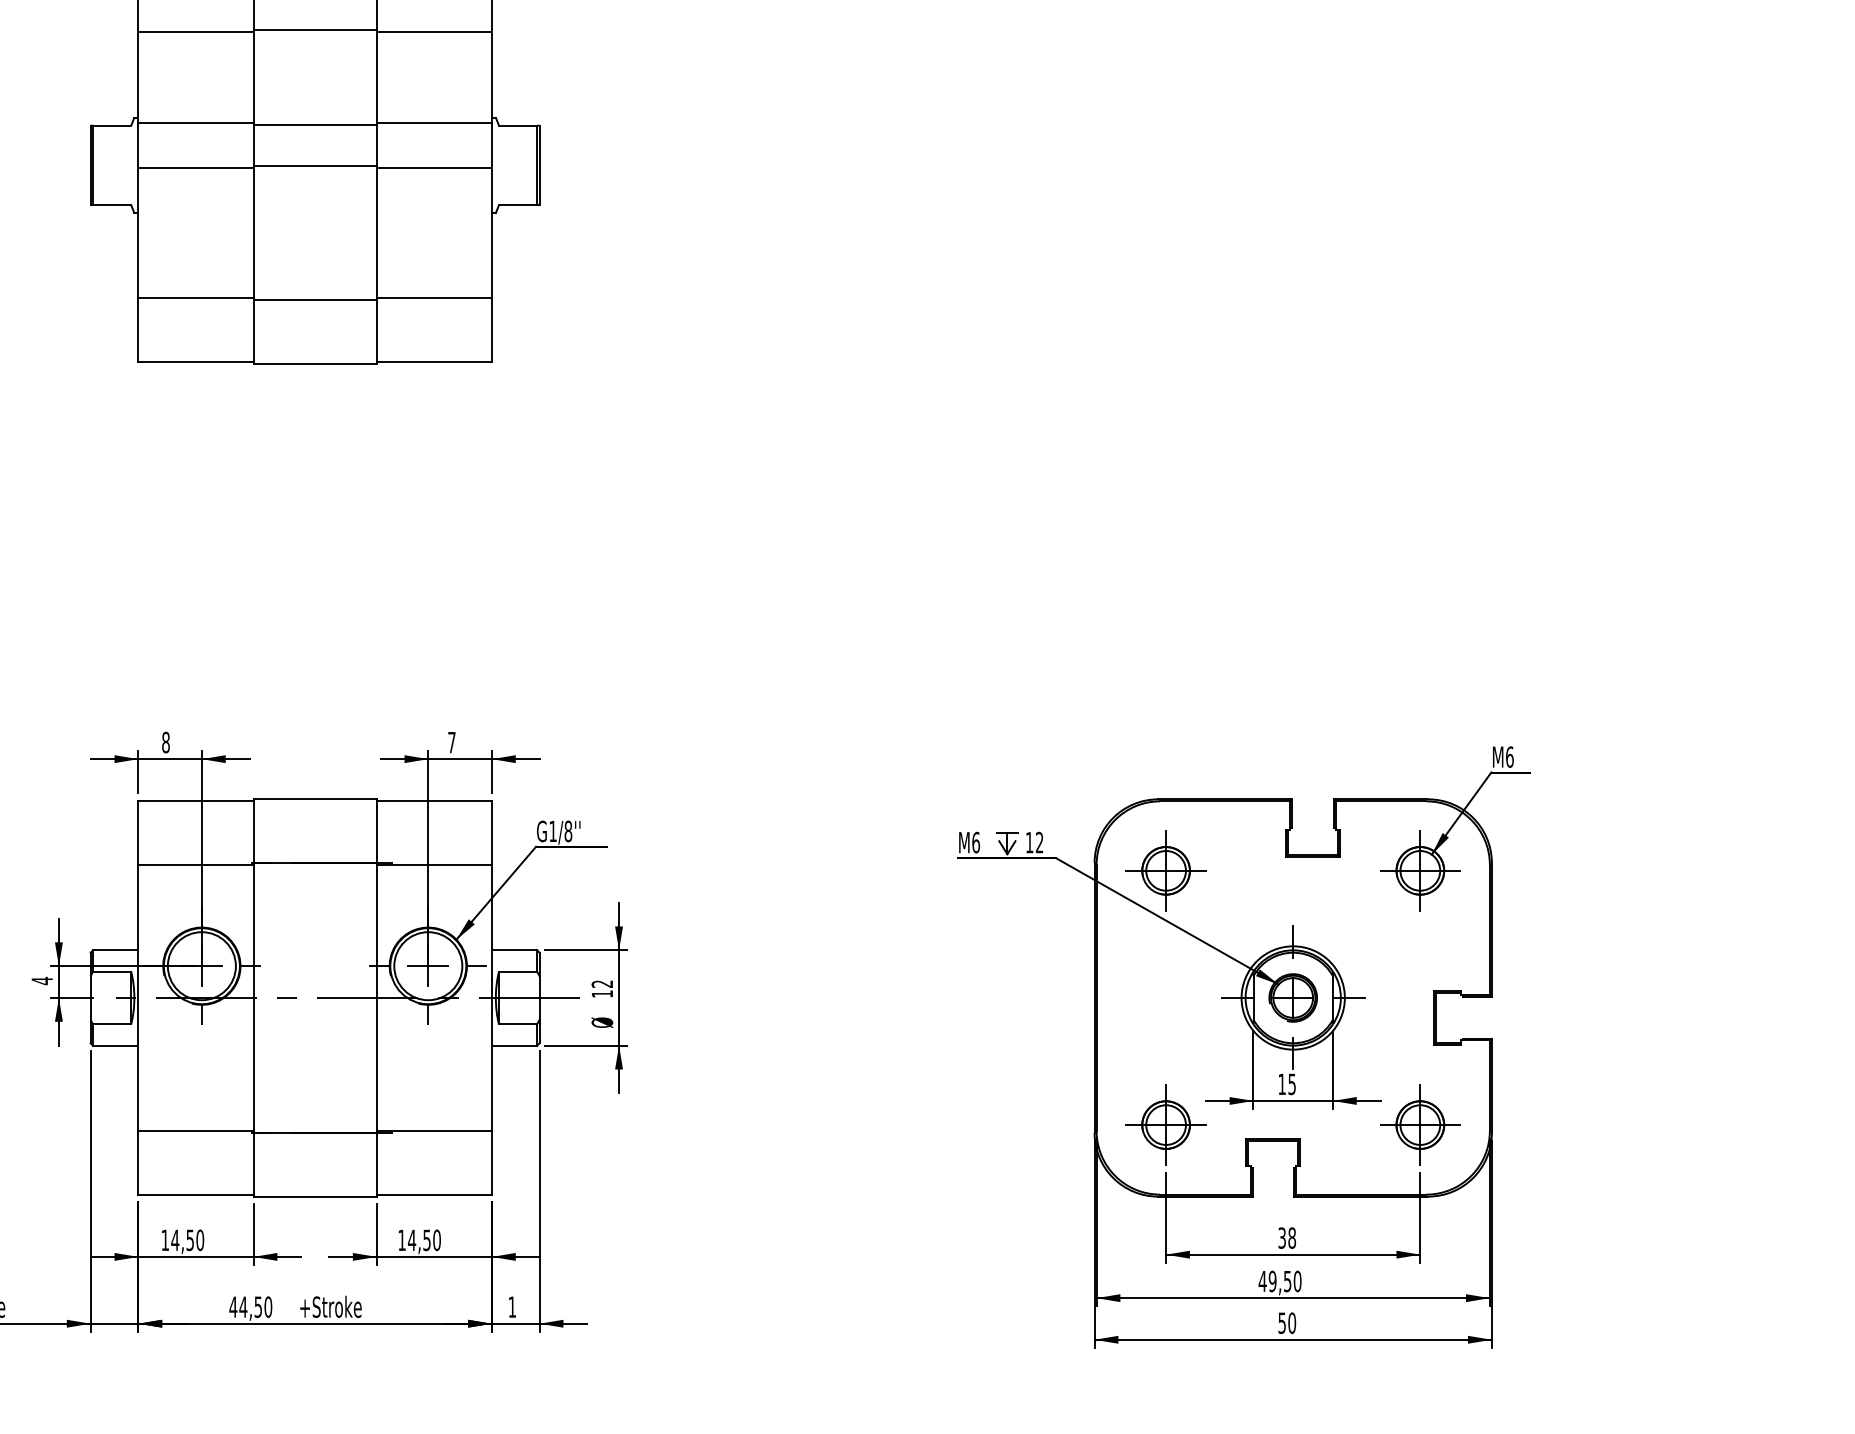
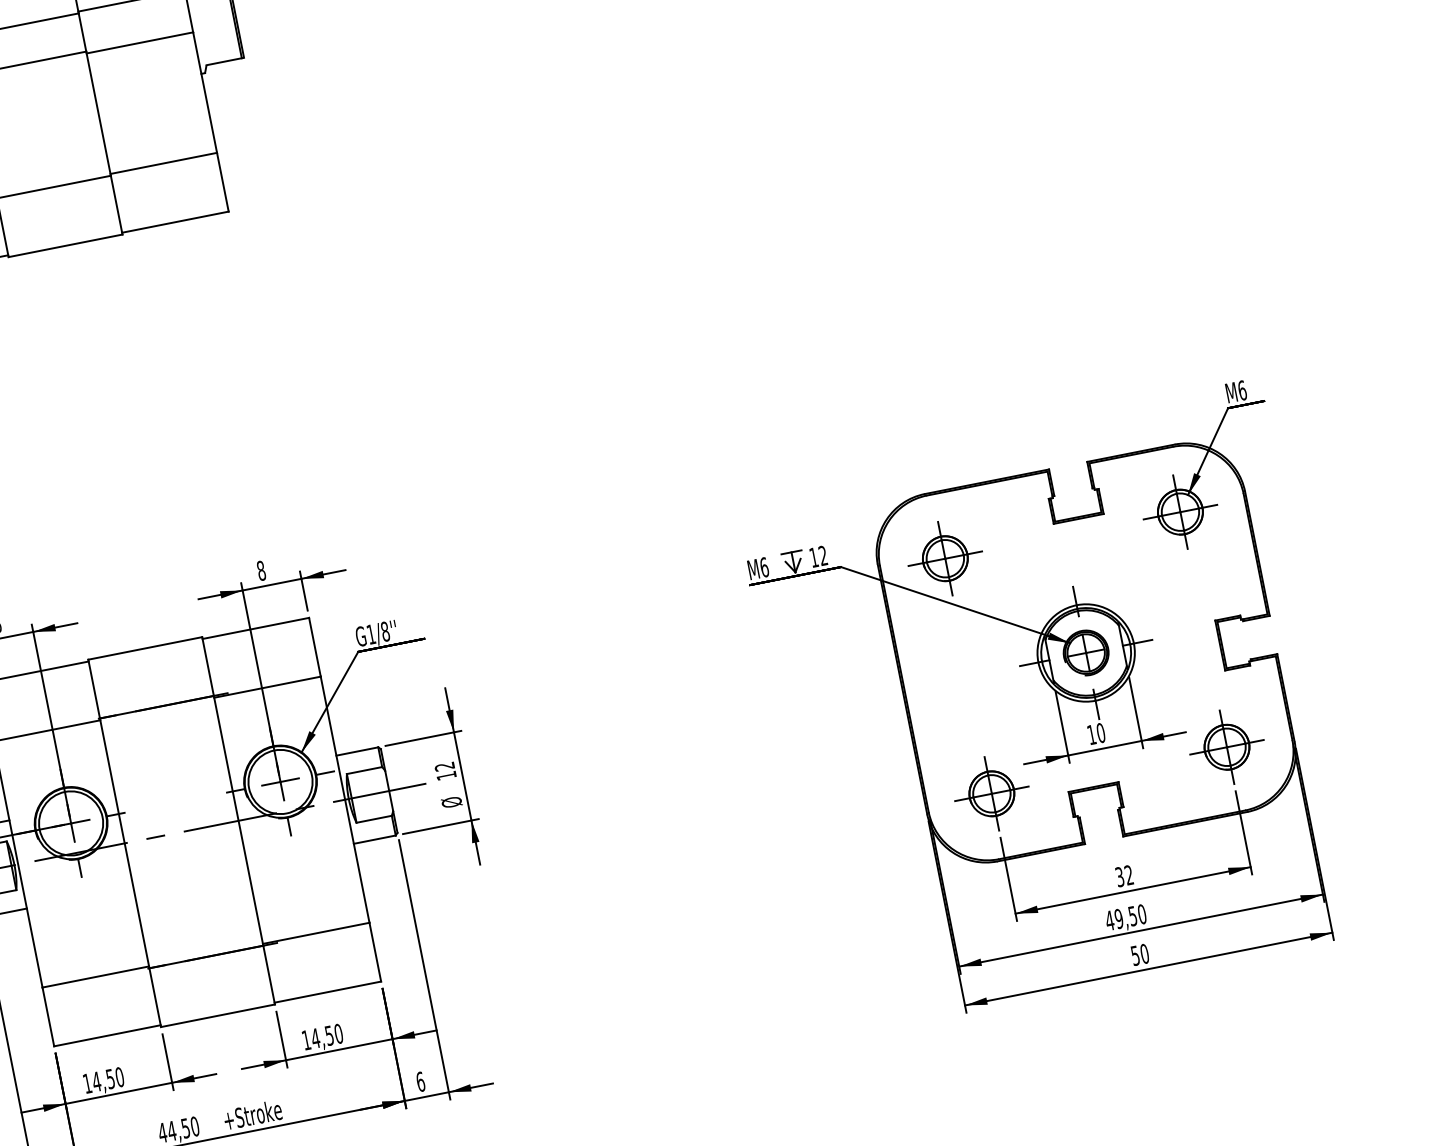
text: (451, 742) -> (260, 570), 7 -> 8
text: (1292, 1084) -> (1101, 733), 15 -> 10
text: (1292, 1237) -> (1129, 874), 38 -> 32
text: (512, 1306) -> (420, 1081), 1 -> 6

